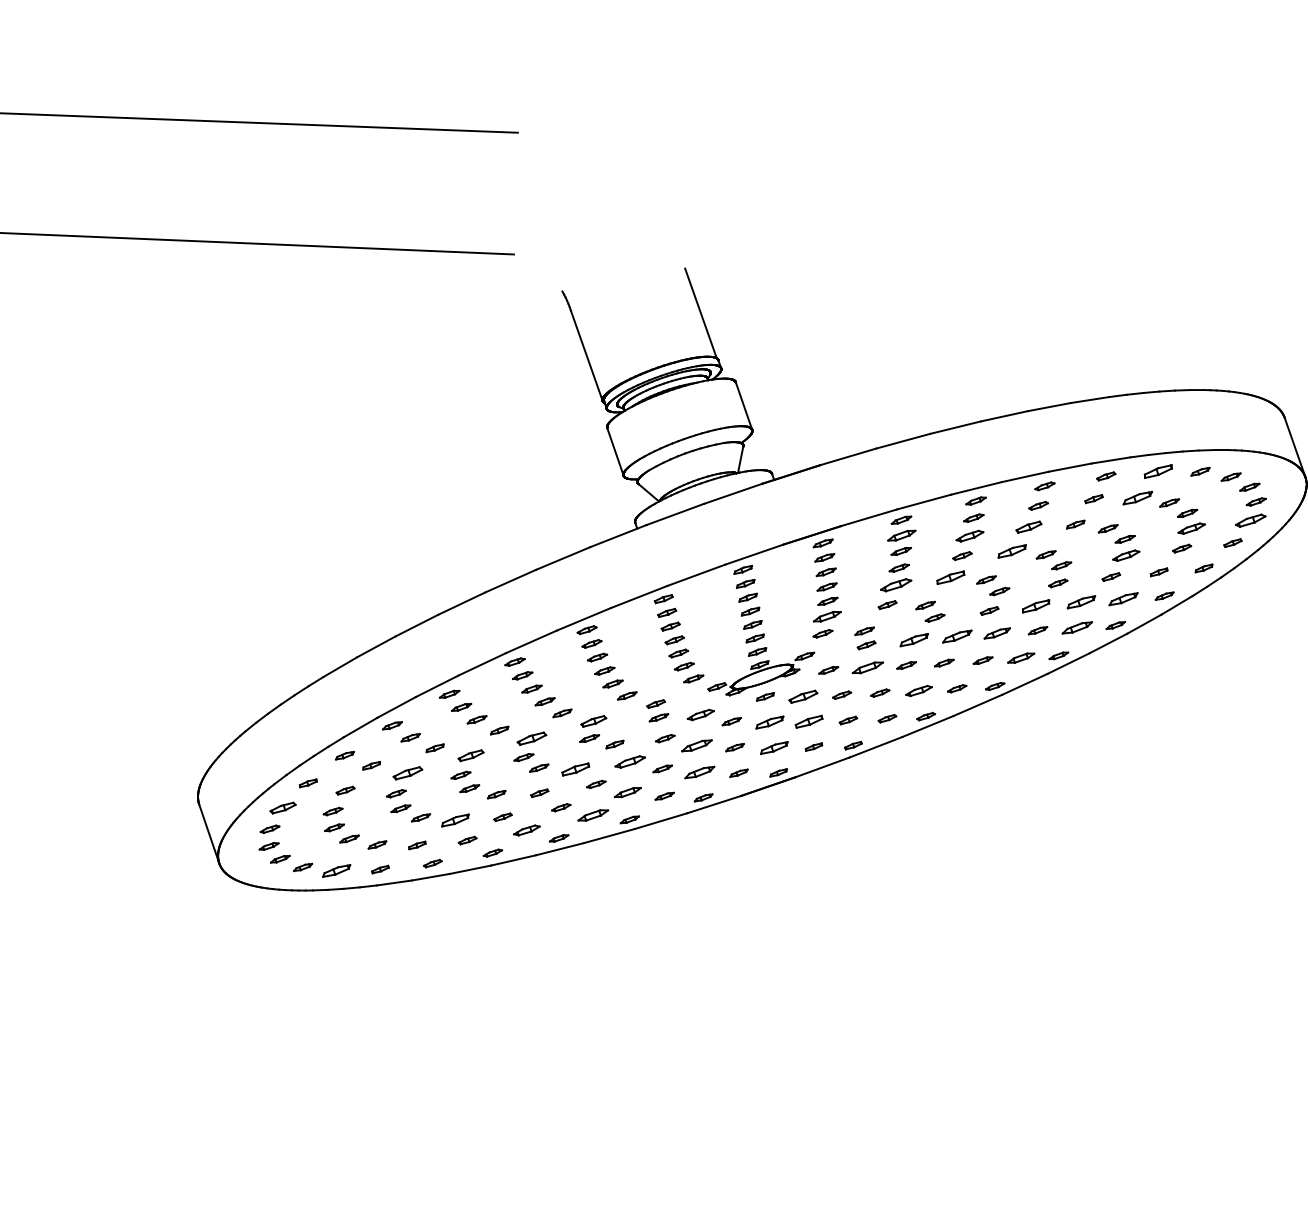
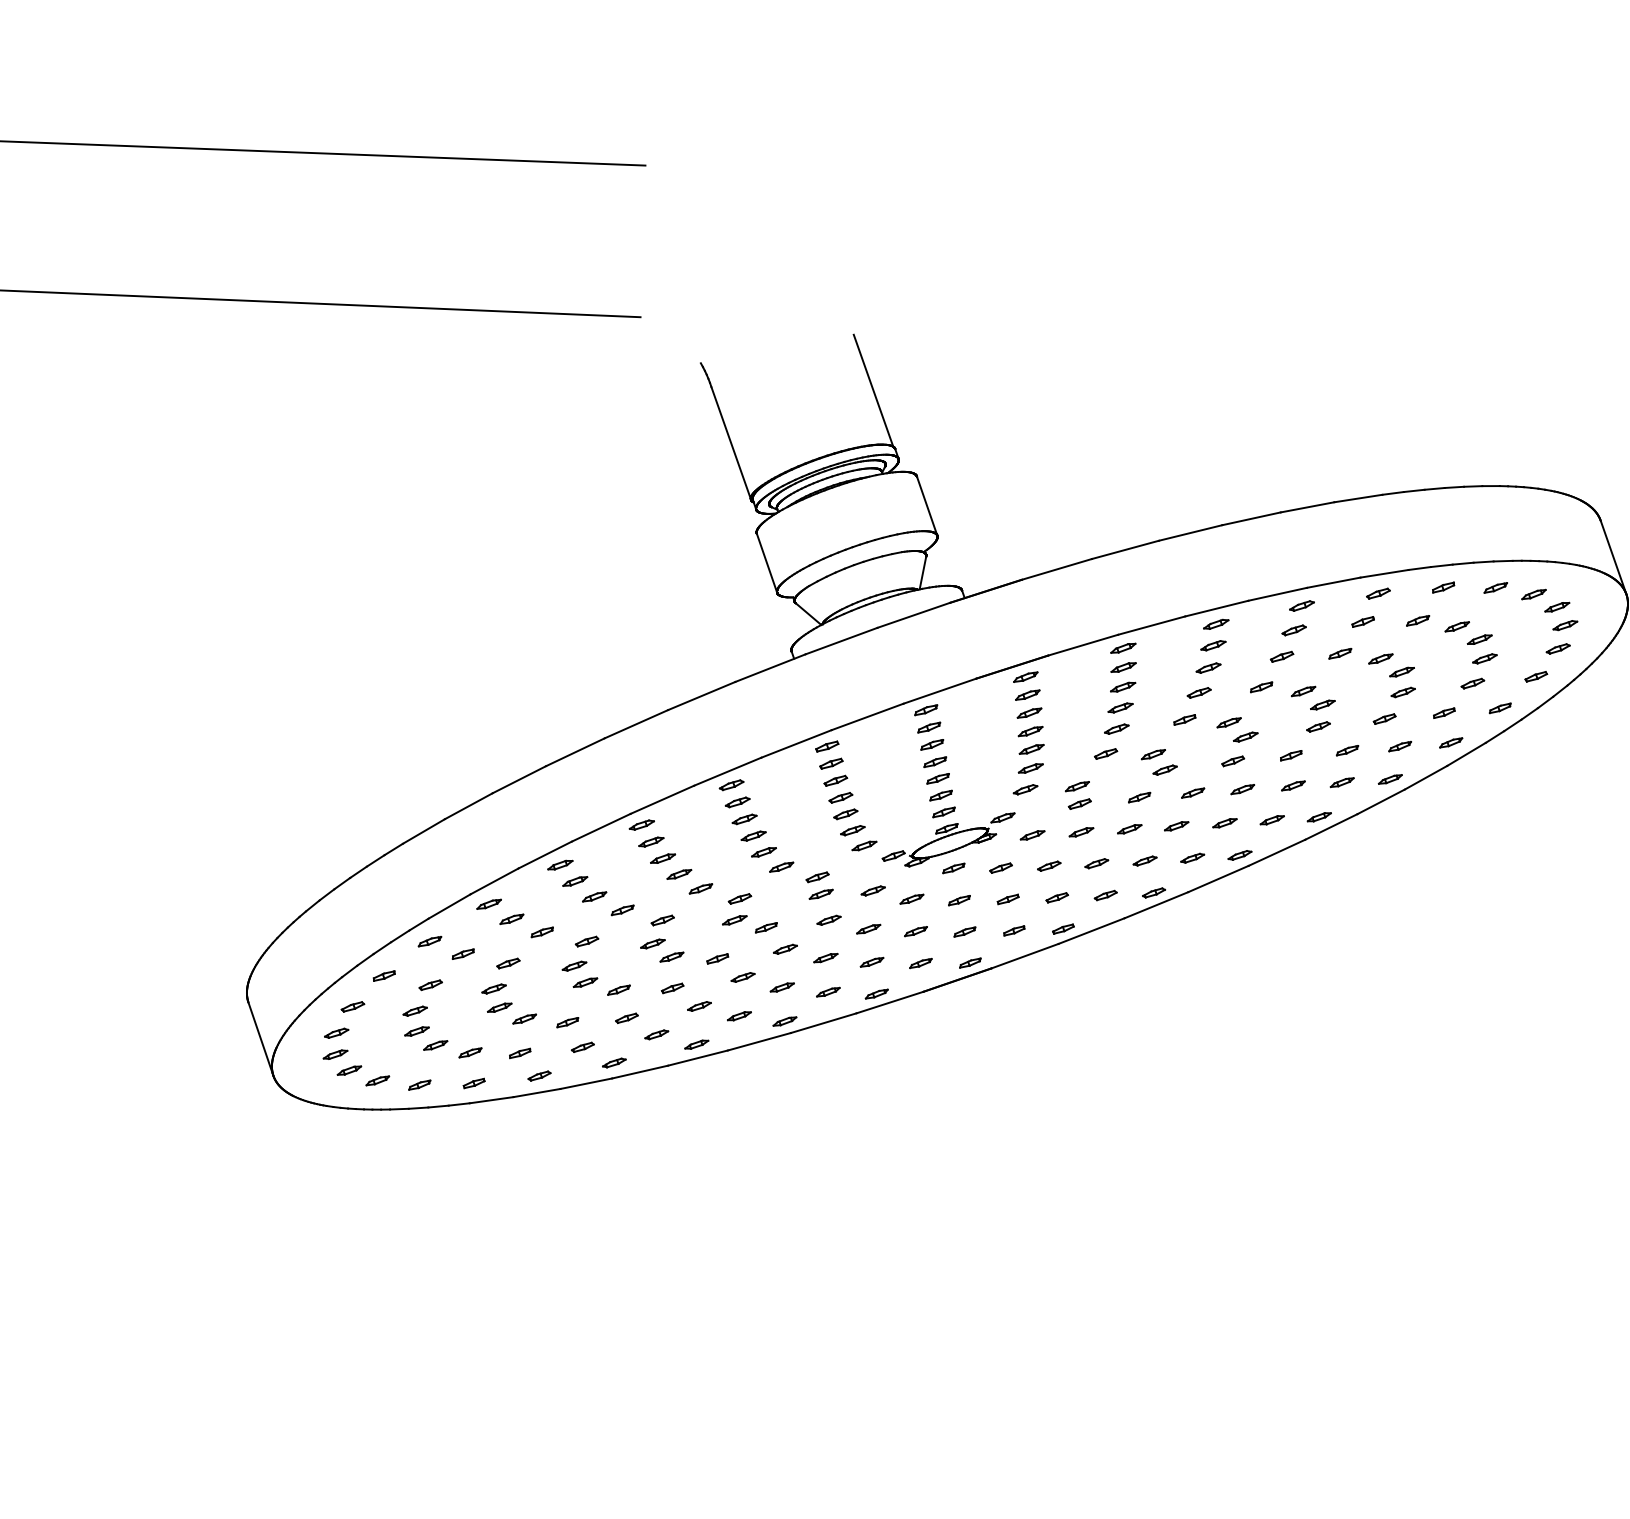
part: (1158, 471) -> (1443, 587), size x0.62
part: (1138, 497) -> (1418, 620), size x0.62
part: (1250, 520) -> (1557, 648), size x0.62
part: (1028, 526) -> (1281, 656), size x0.71
part: (1191, 528) -> (1484, 658), size x0.71
part: (901, 535) -> (1123, 667), size x0.71
part: (969, 535) -> (1208, 667), size x0.71
part: (1012, 551) -> (1261, 687), size x0.62
part: (1125, 555) -> (1402, 692), size x0.71
part: (950, 577) -> (1184, 719), size x0.62
part: (896, 584) -> (1116, 728), size x0.62
part: (1123, 599) -> (1400, 746), size x0.62
part: (1081, 602) -> (1347, 750), size x0.62
part: (1036, 606) -> (1291, 755), size x0.62
part: (826, 616) -> (1030, 768), size x0.71
part: (1076, 627) -> (1341, 782), size x0.62
part: (997, 633) -> (1242, 789), size x0.71
part: (957, 635) -> (1193, 792), size x0.62
part: (914, 640) -> (1139, 797), size x0.62
part: (1020, 658) -> (1271, 820), size x0.71
part: (867, 668) -> (1081, 832), size x0.62
part: (918, 690) -> (1144, 860), size x0.71
part: (802, 696) -> (1000, 867), size x0.62
part: (700, 714) -> (872, 890), size x0.71
part: (593, 721) -> (739, 898), size x0.71
part: (808, 721) -> (1007, 899), size x0.62
part: (769, 722) -> (959, 900), size x0.62
part: (531, 738) -> (662, 920), size x0.62
part: (696, 745) -> (868, 928), size x0.62
part: (774, 747) -> (964, 931), size x0.62
part: (470, 755) -> (586, 941), size x0.71
part: (630, 761) -> (785, 948), size x0.62
part: (575, 769) -> (717, 958), size x0.62
part: (699, 771) -> (871, 961), size x0.62
part: (407, 773) -> (508, 963), size x0.62
part: (627, 792) -> (781, 987), size x0.71
part: (282, 807) -> (352, 1006), size x0.71
part: (593, 815) -> (739, 1016), size x0.62
part: (455, 820) -> (567, 1022), size x0.62
part: (526, 830) -> (656, 1034), size x0.71
part: (336, 870) -> (419, 1084), size x0.62

